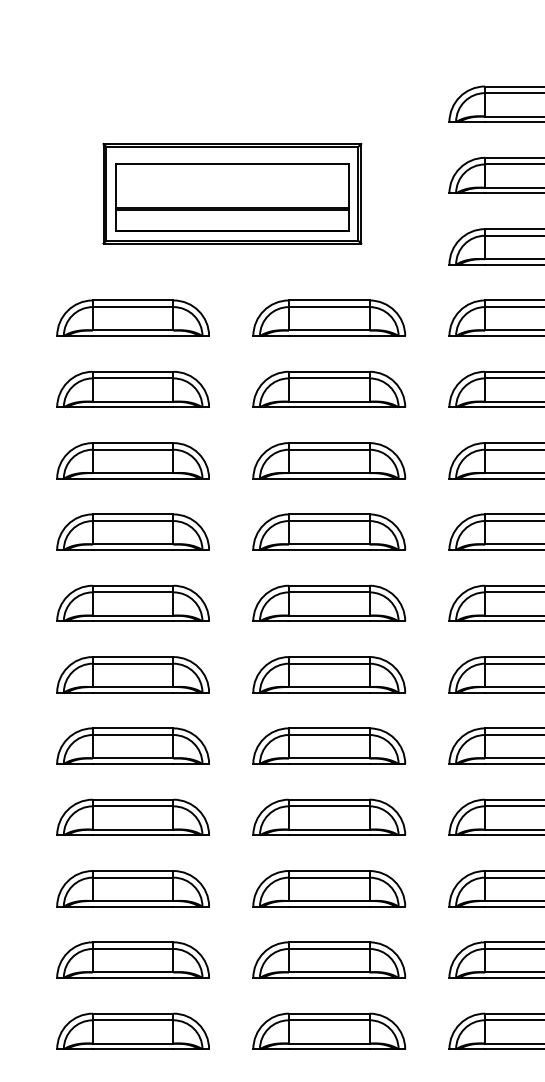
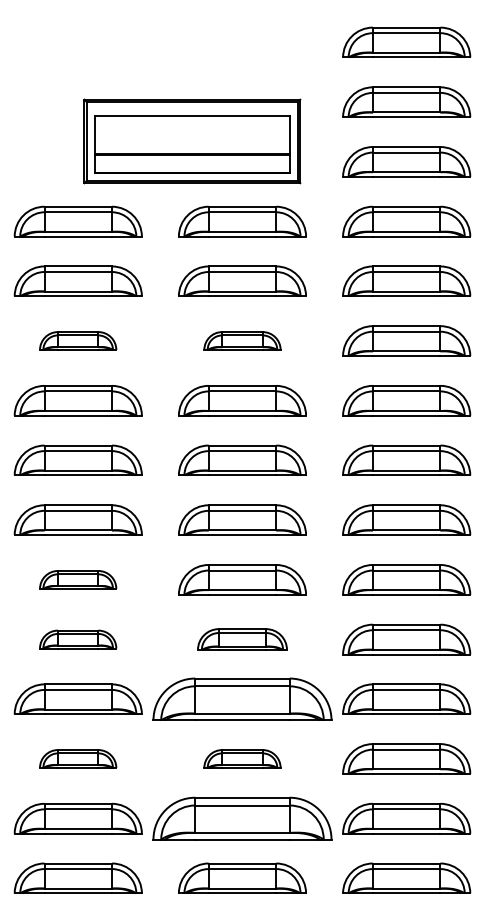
part: (232, 193) -> (192, 141), moved
part: (132, 460) -> (77, 340), size x0.6
part: (329, 460) -> (242, 340), size x0.6
part: (132, 745) -> (77, 579), size x0.6
part: (132, 817) -> (77, 639), size x0.6
part: (329, 817) -> (242, 639), size x0.7
part: (329, 887) -> (242, 698), size x1.4
part: (132, 959) -> (77, 758), size x0.6
part: (329, 959) -> (242, 758), size x0.6
part: (329, 1031) -> (242, 818), size x1.4

